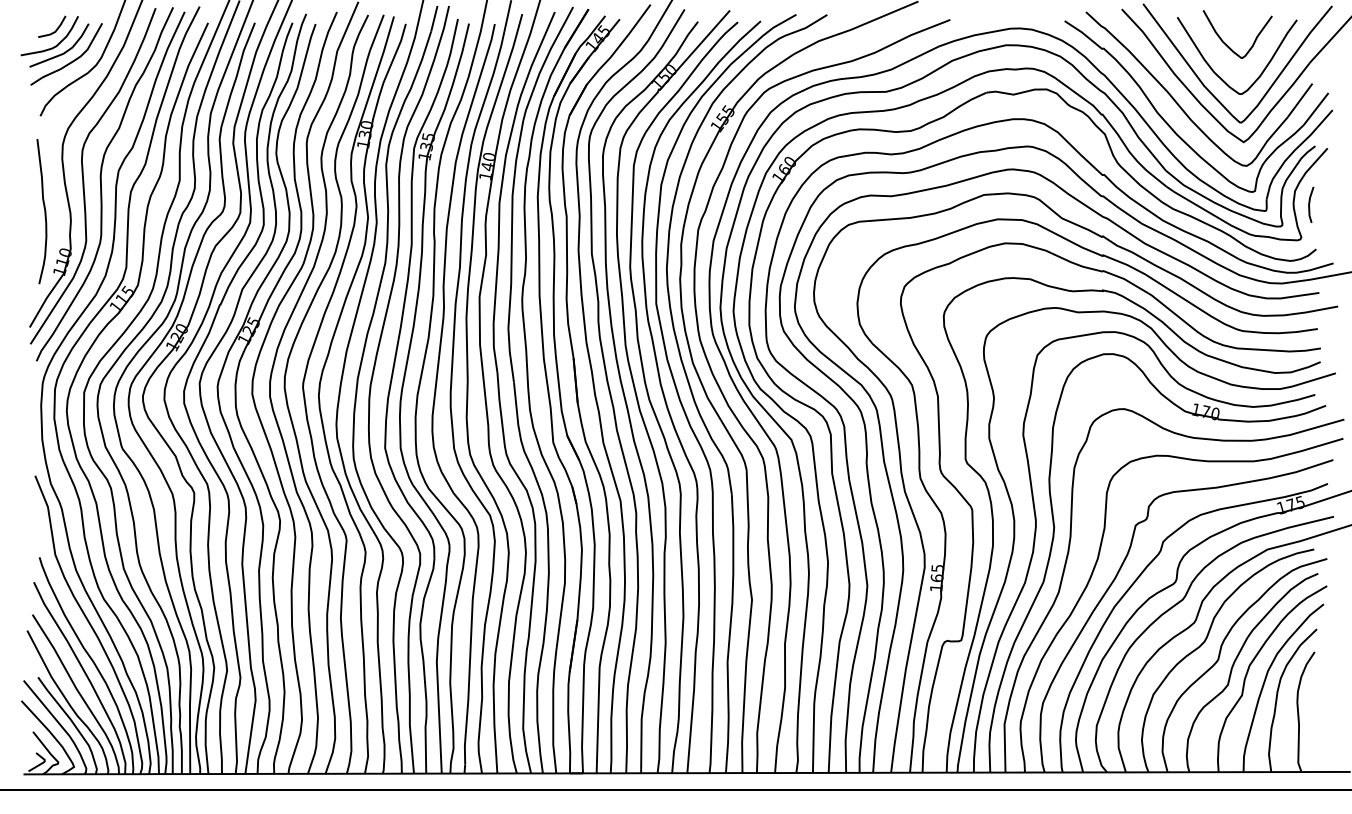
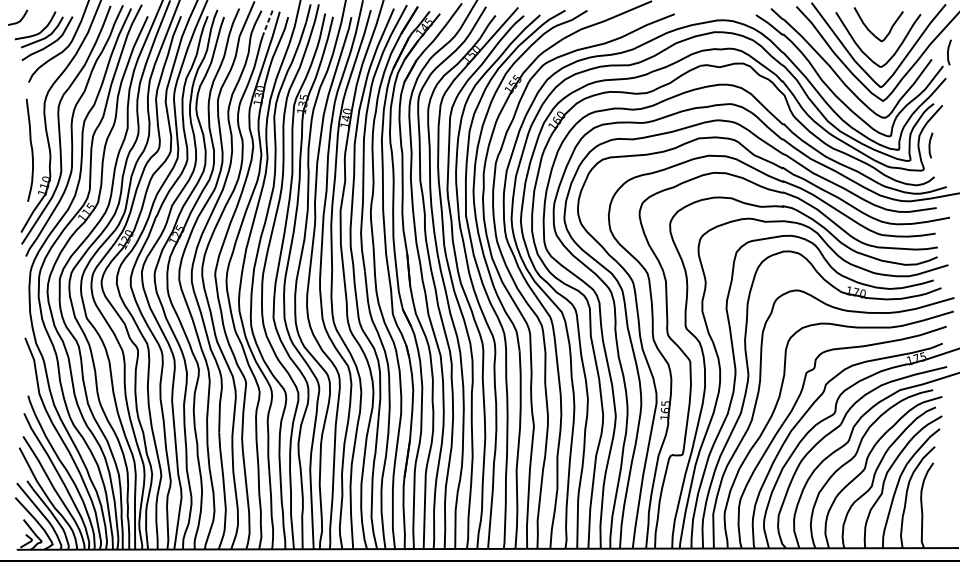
line: (56, 28) -> (21, 18), moved
line: (377, 32) -> (268, 23), solid -> dashed
line: (1336, 72) -> (948, 51), added

